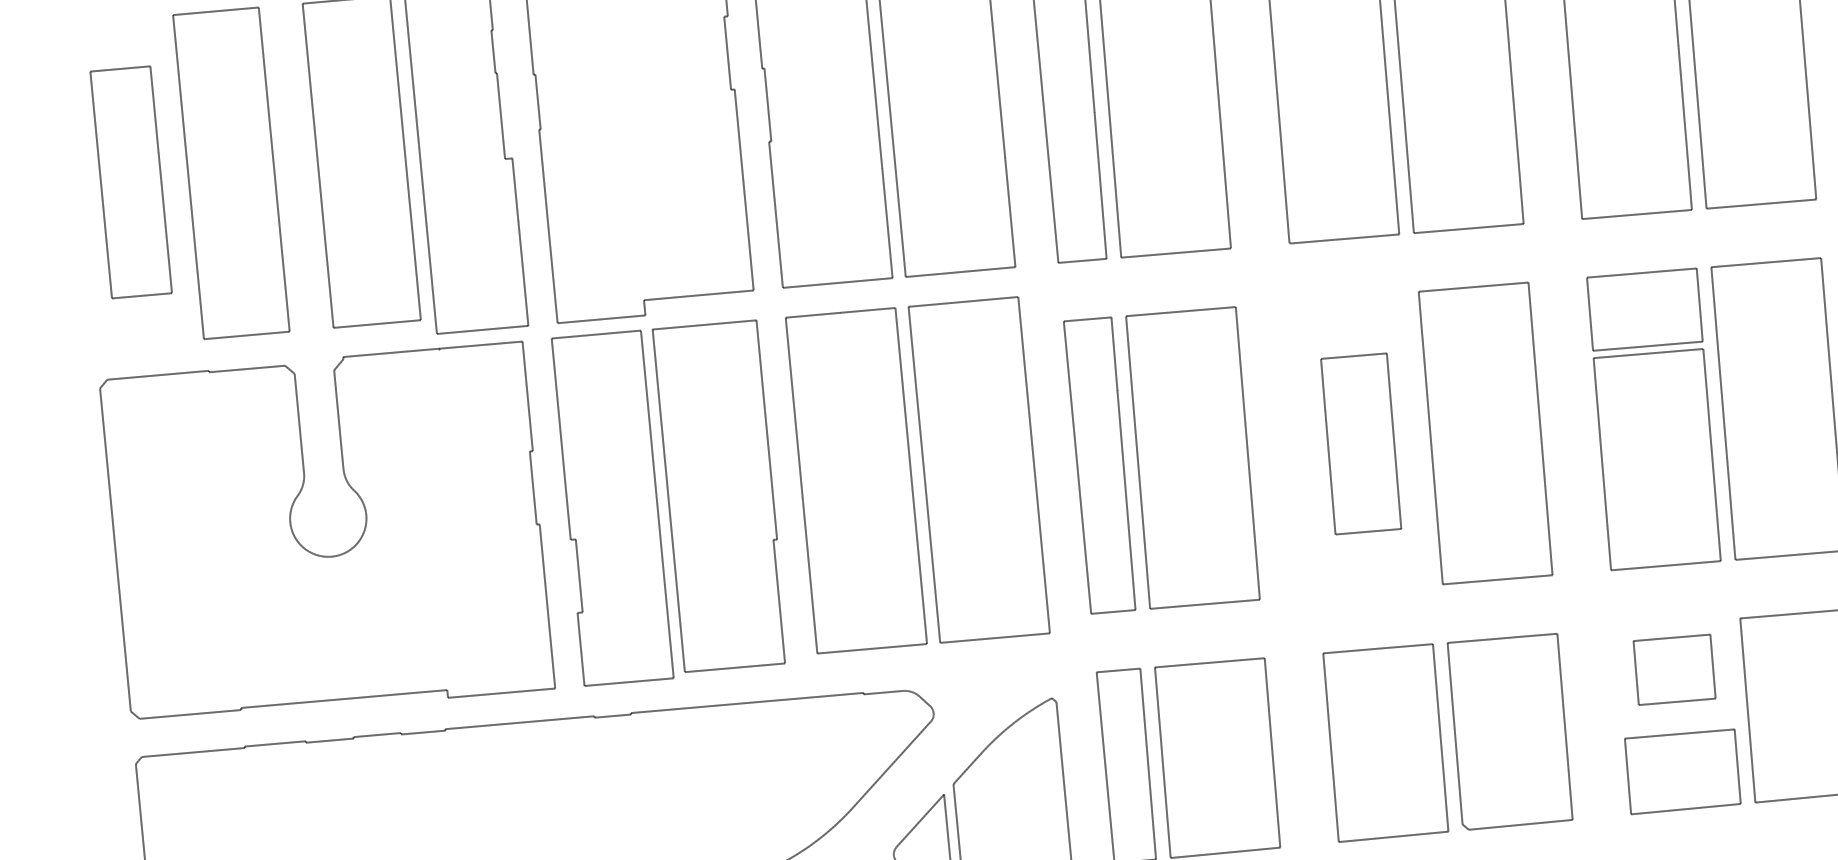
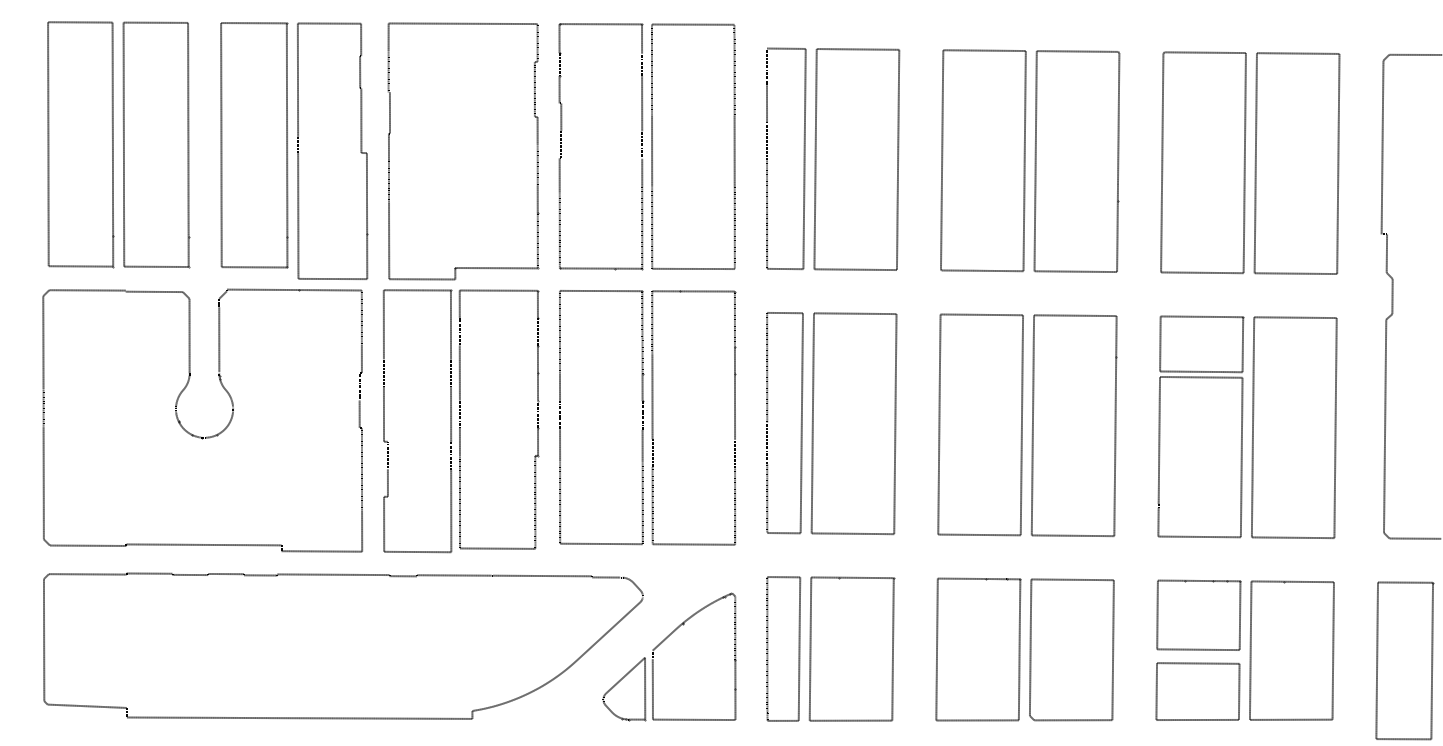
part: (130, 182) -> (80, 144), size x1.43
part: (1360, 443) -> (980, 424), size x1.67
part: (1674, 668) -> (1198, 614), size x1.43

